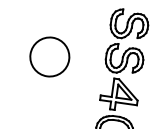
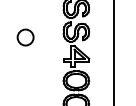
circle: (49, 56) -> (25, 37), size x0.6

